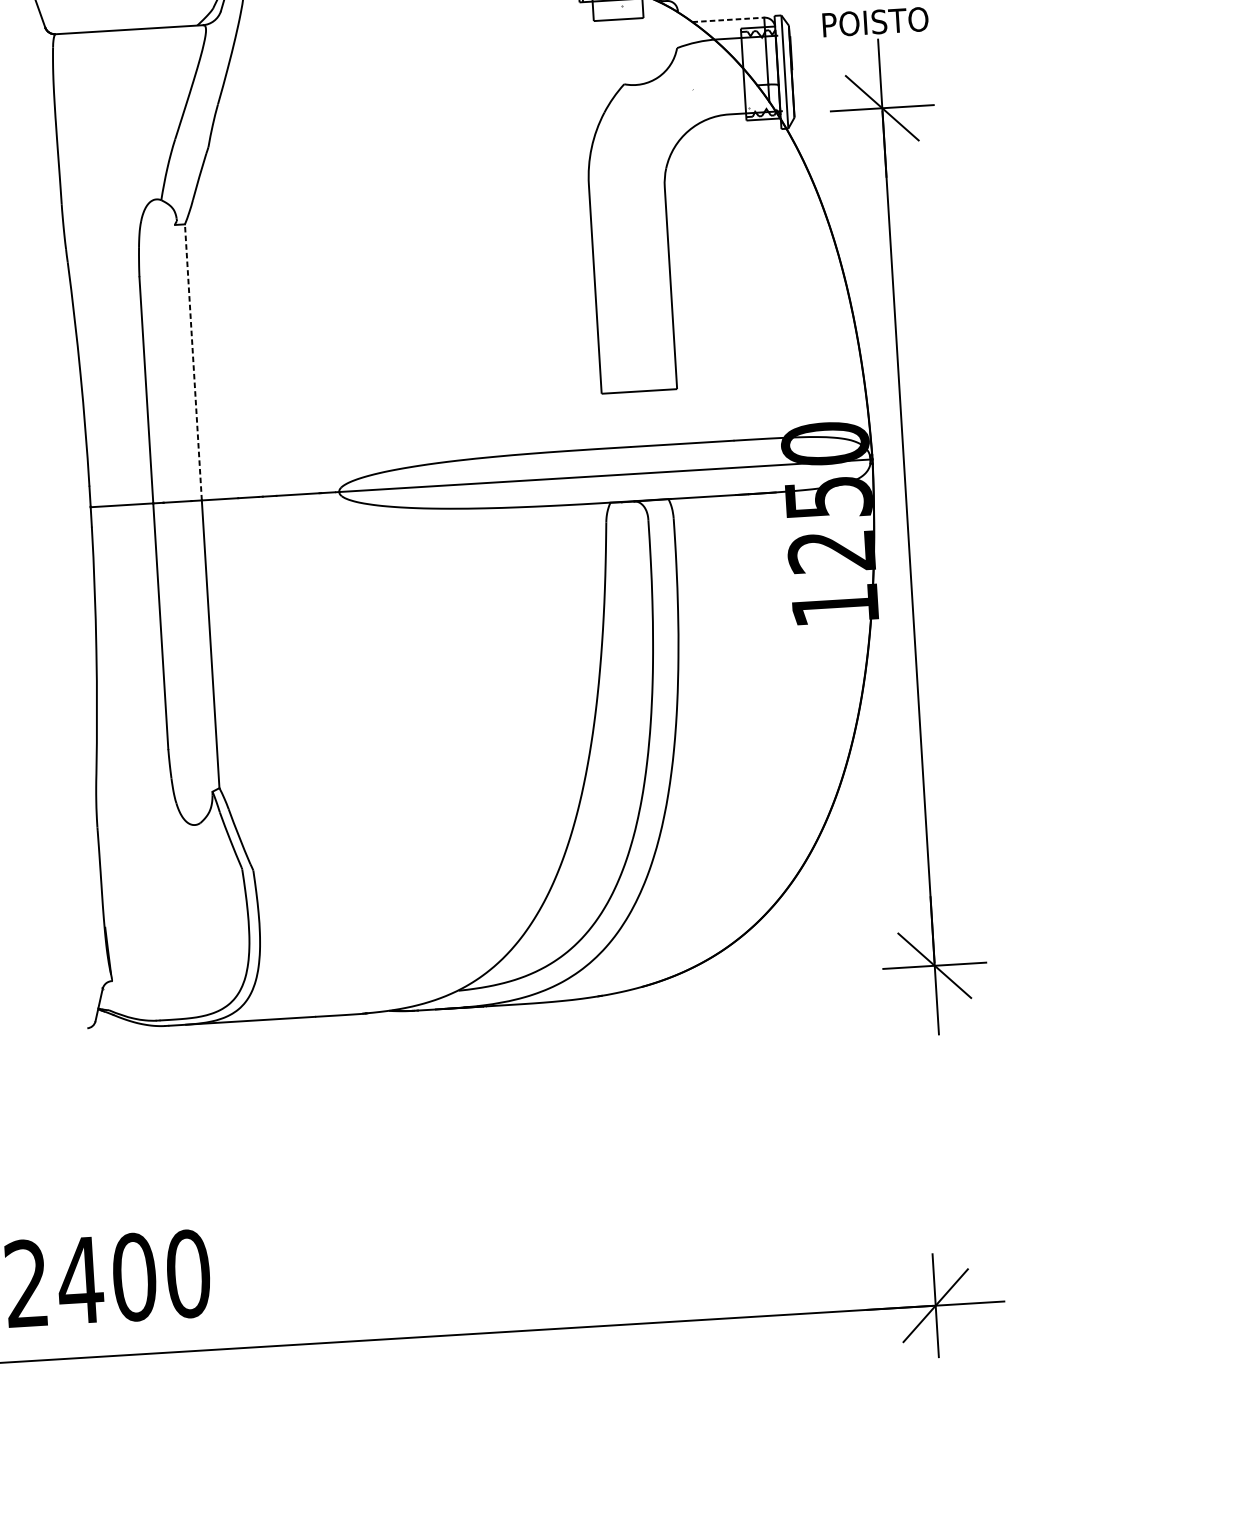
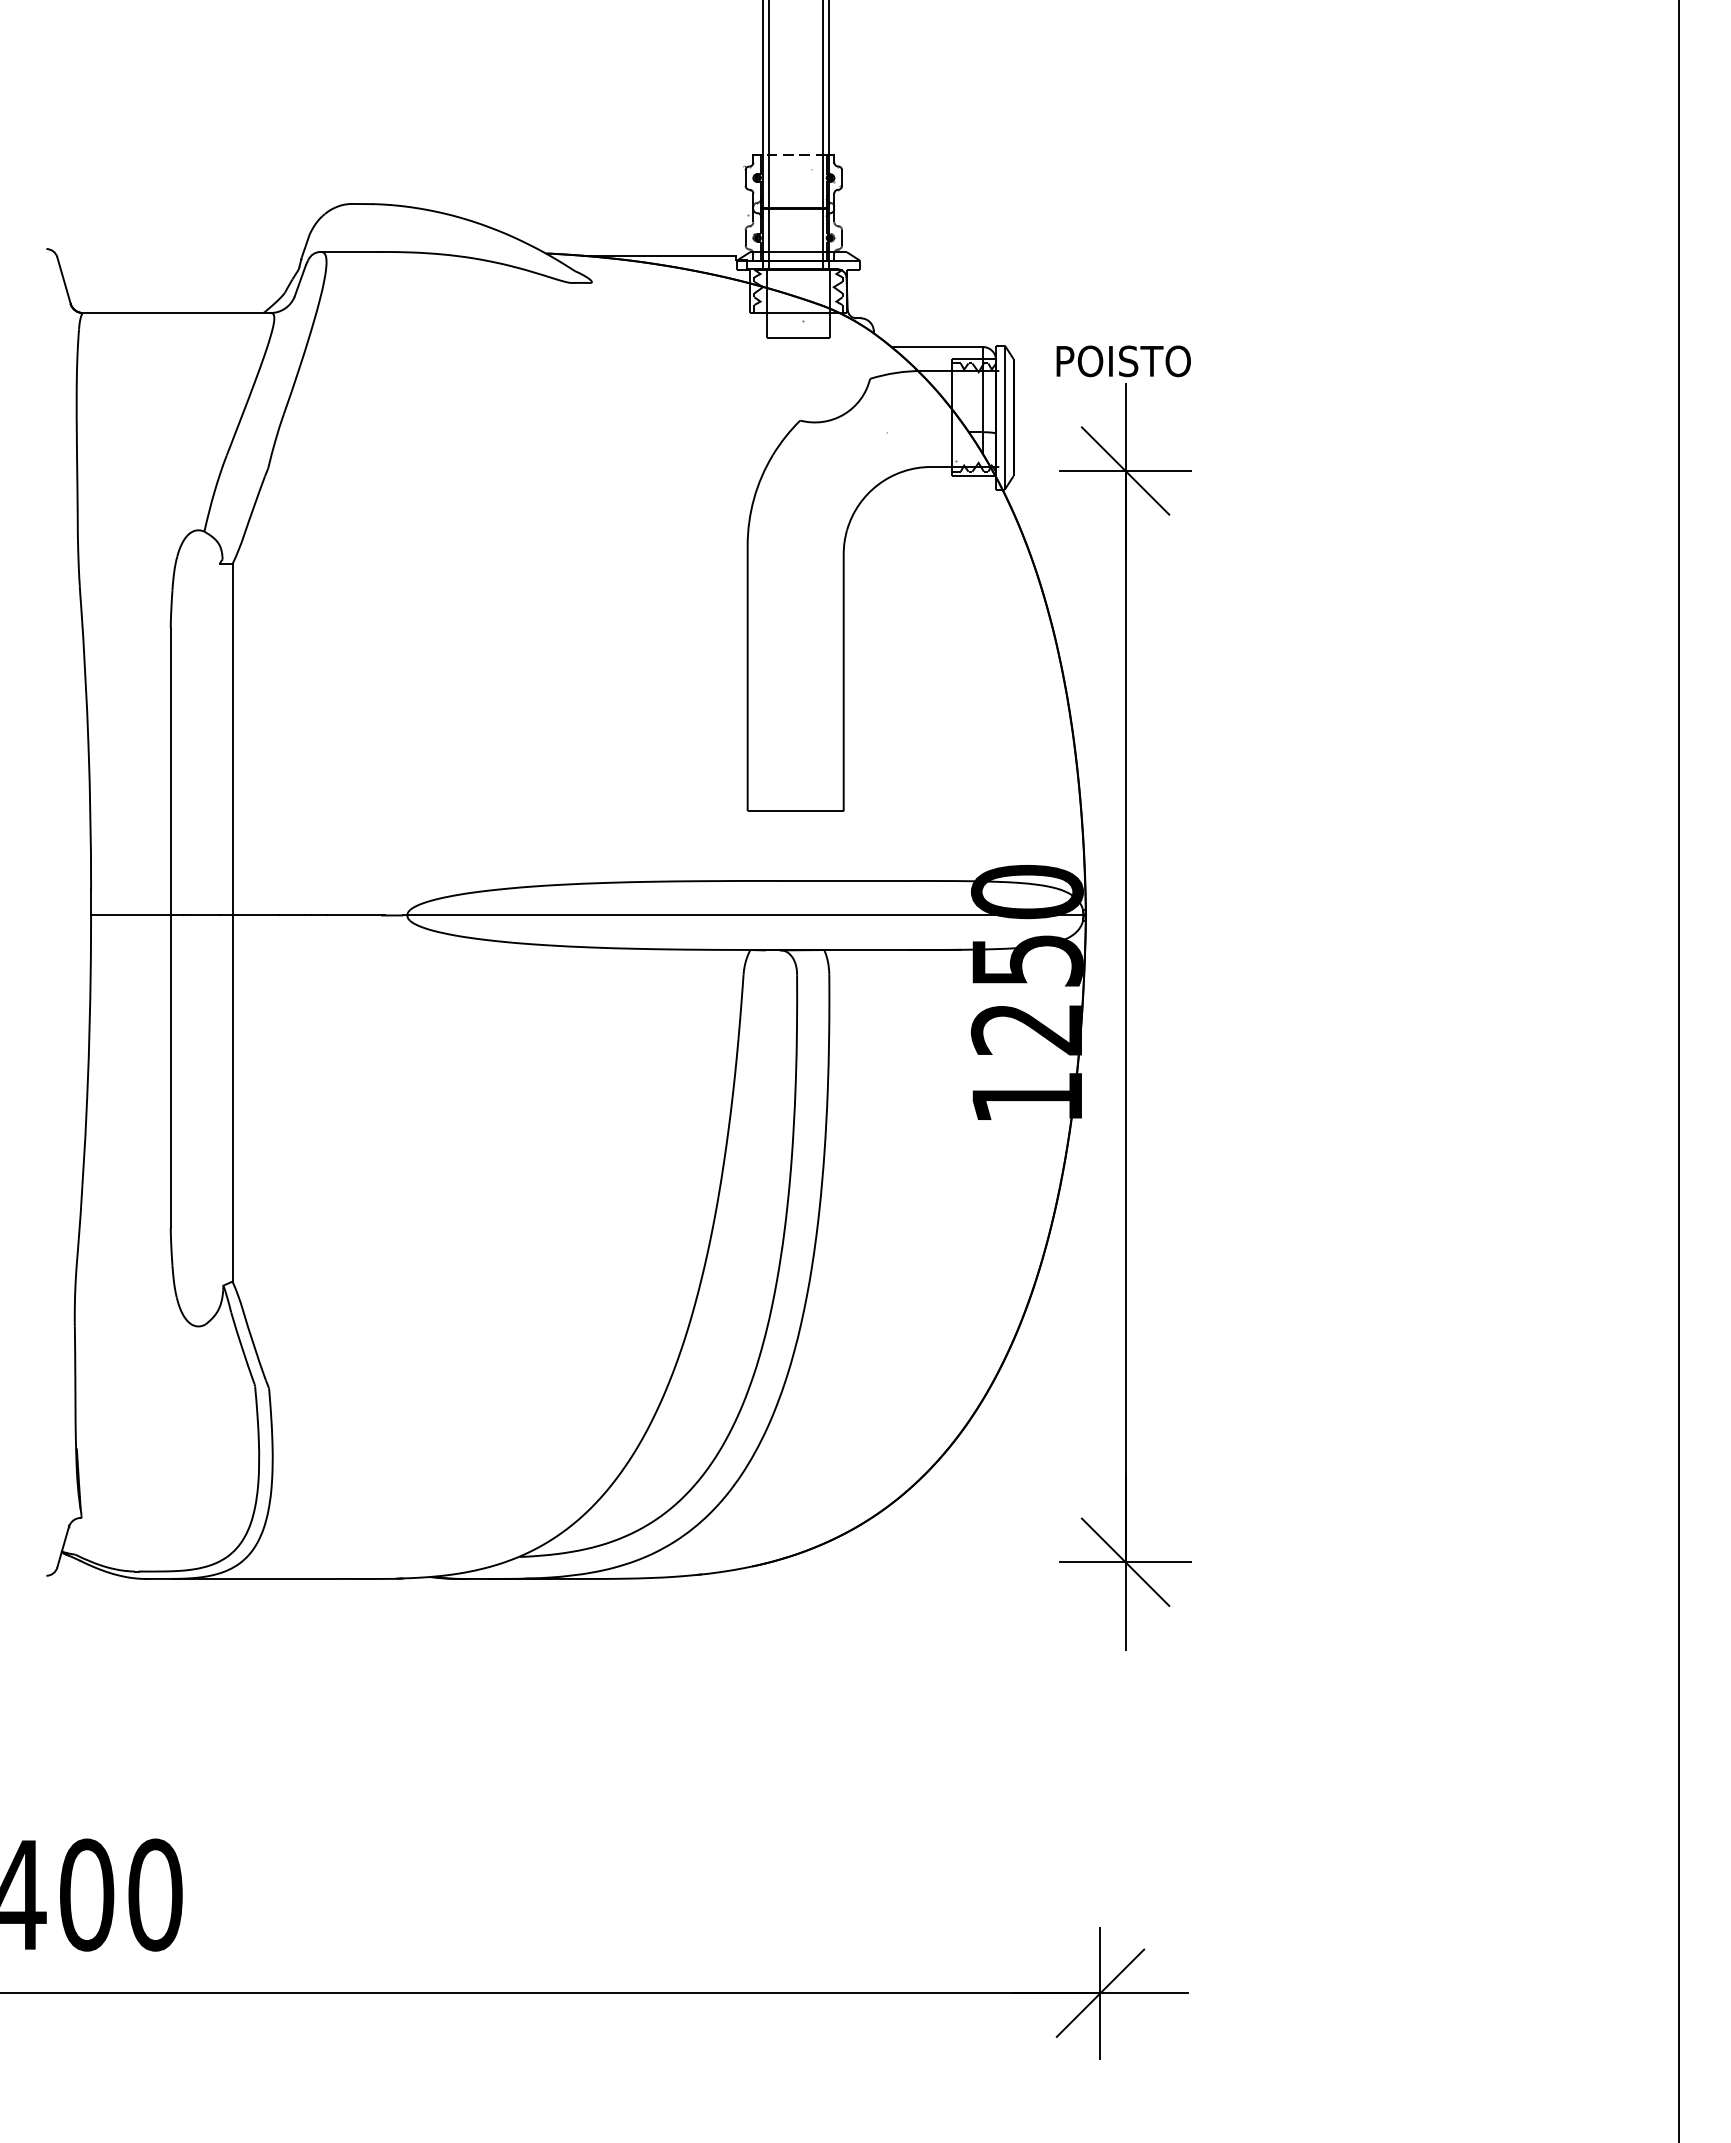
line: (728, 20) -> (937, 347), dashed -> solid
line: (193, 362) -> (232, 739), dashed -> solid

